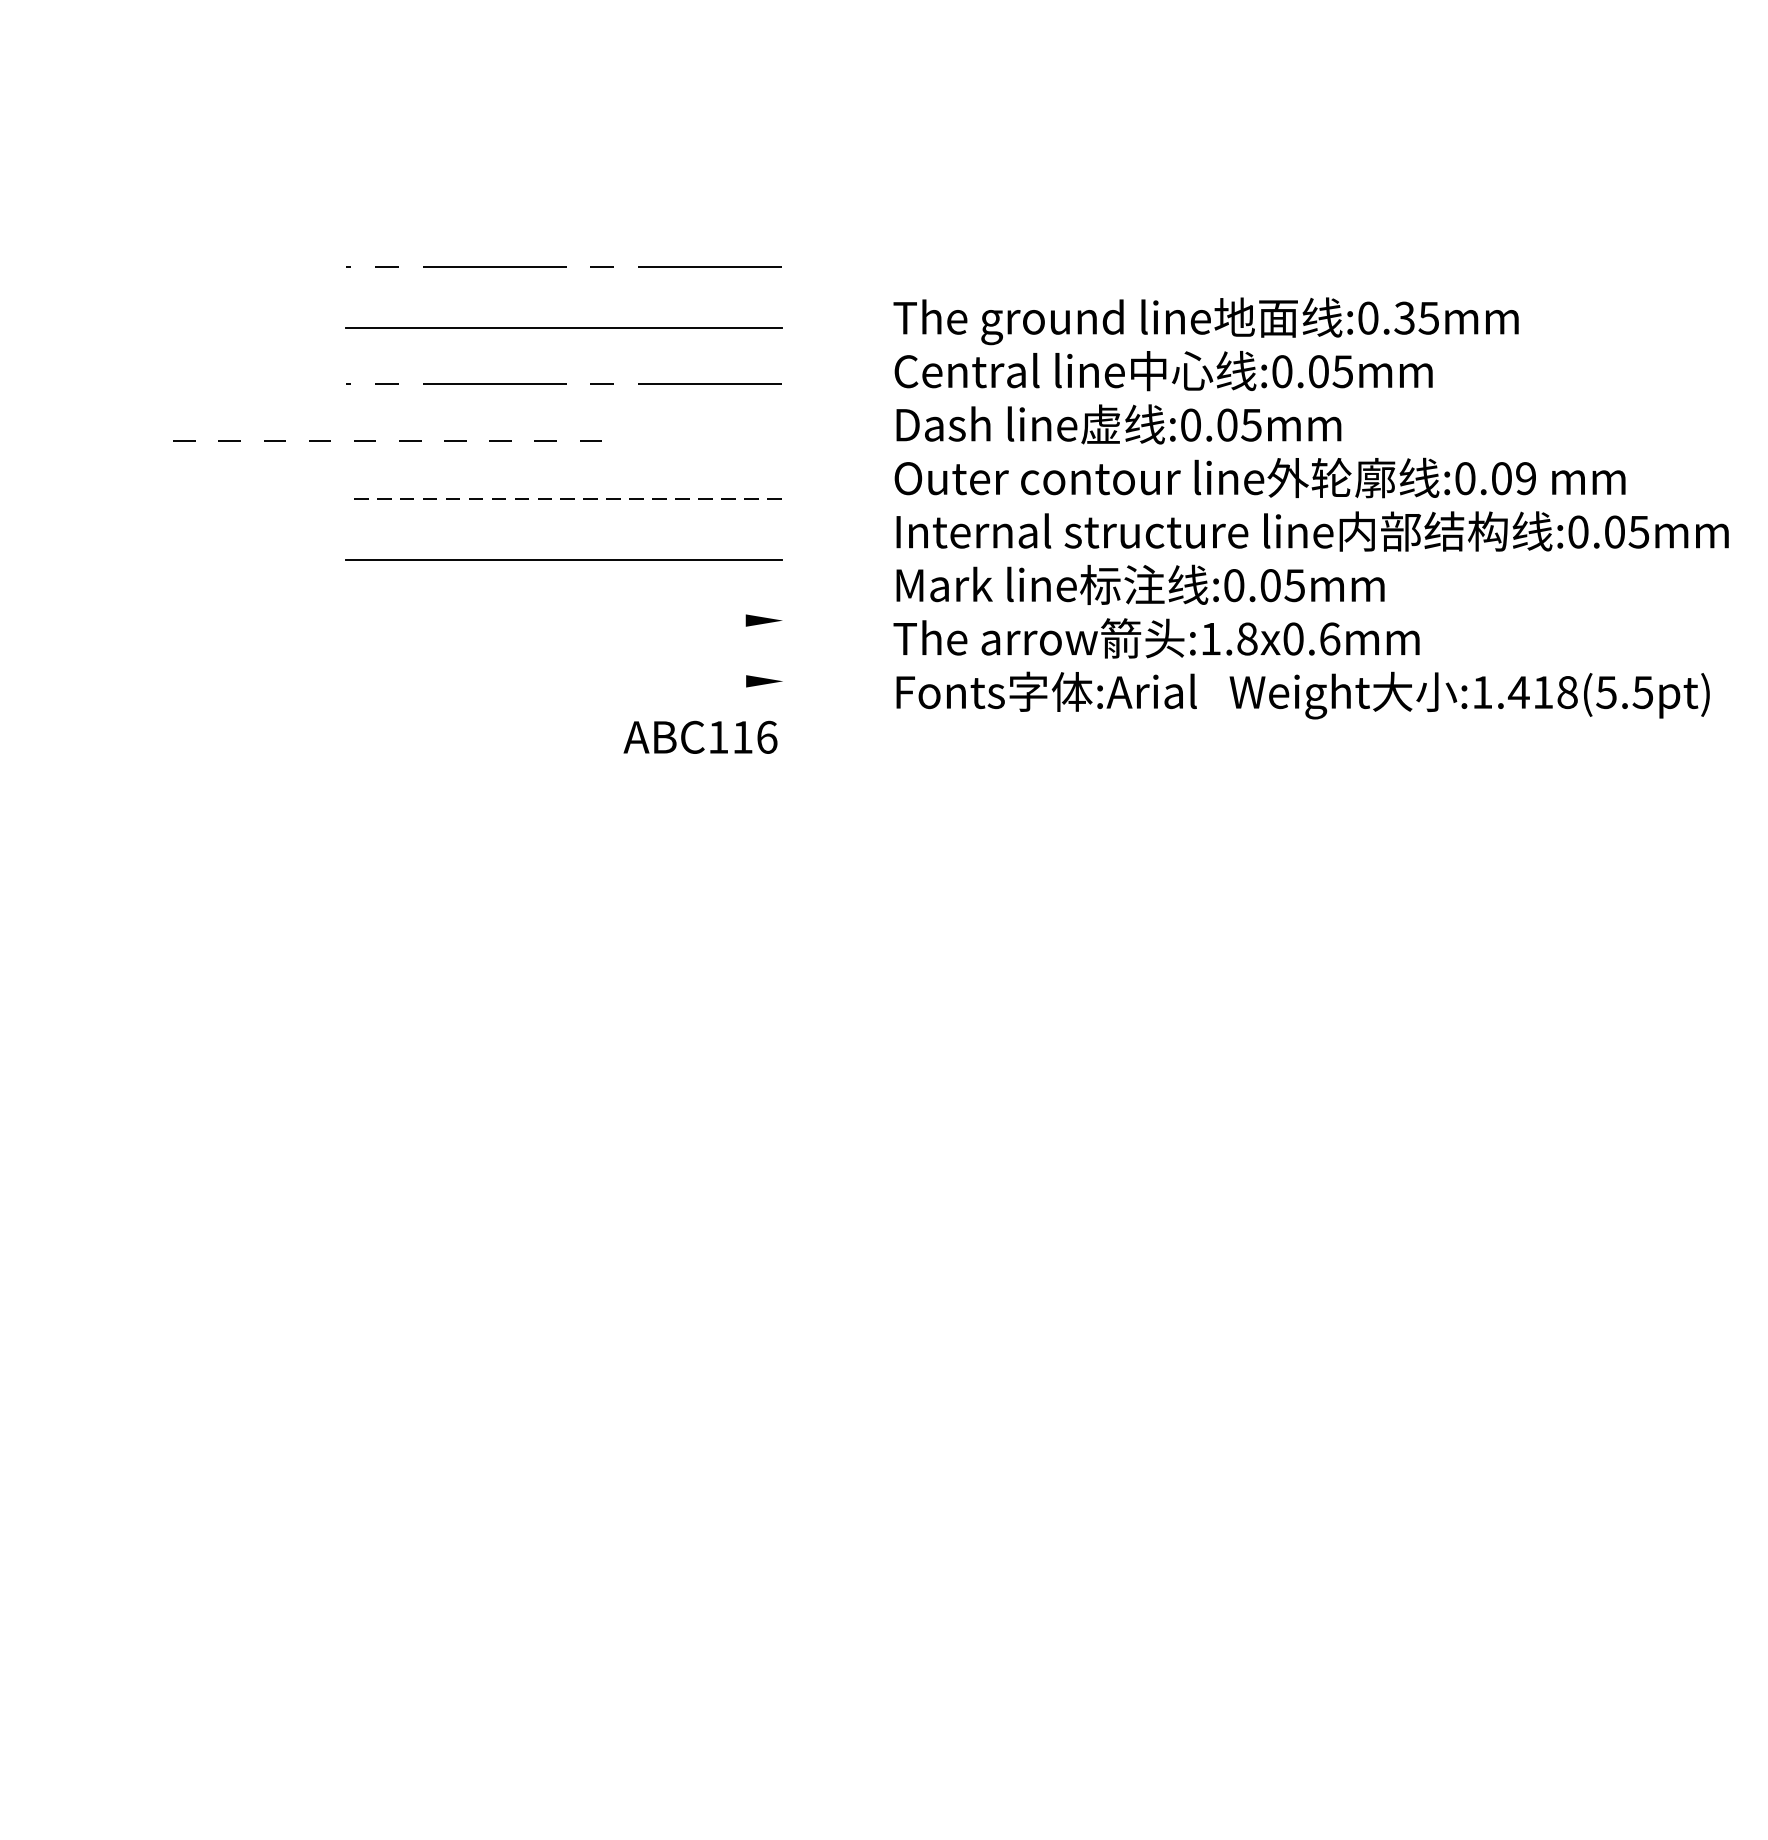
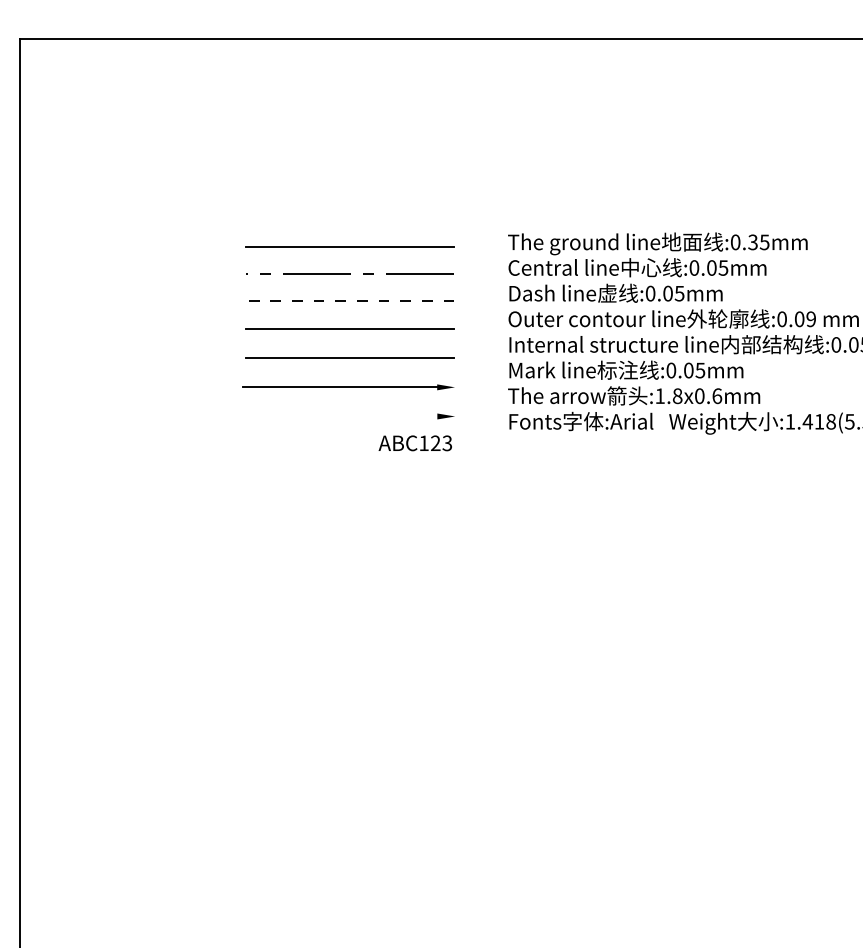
line: (562, 266) -> (349, 217), removed
line: (375, 439) -> (345, 300), moved
line: (562, 497) -> (349, 328), dashed -> solid
line: (544, 620) -> (340, 387), added
text: (754, 737) -> (441, 443), ABC116 -> ABC123

